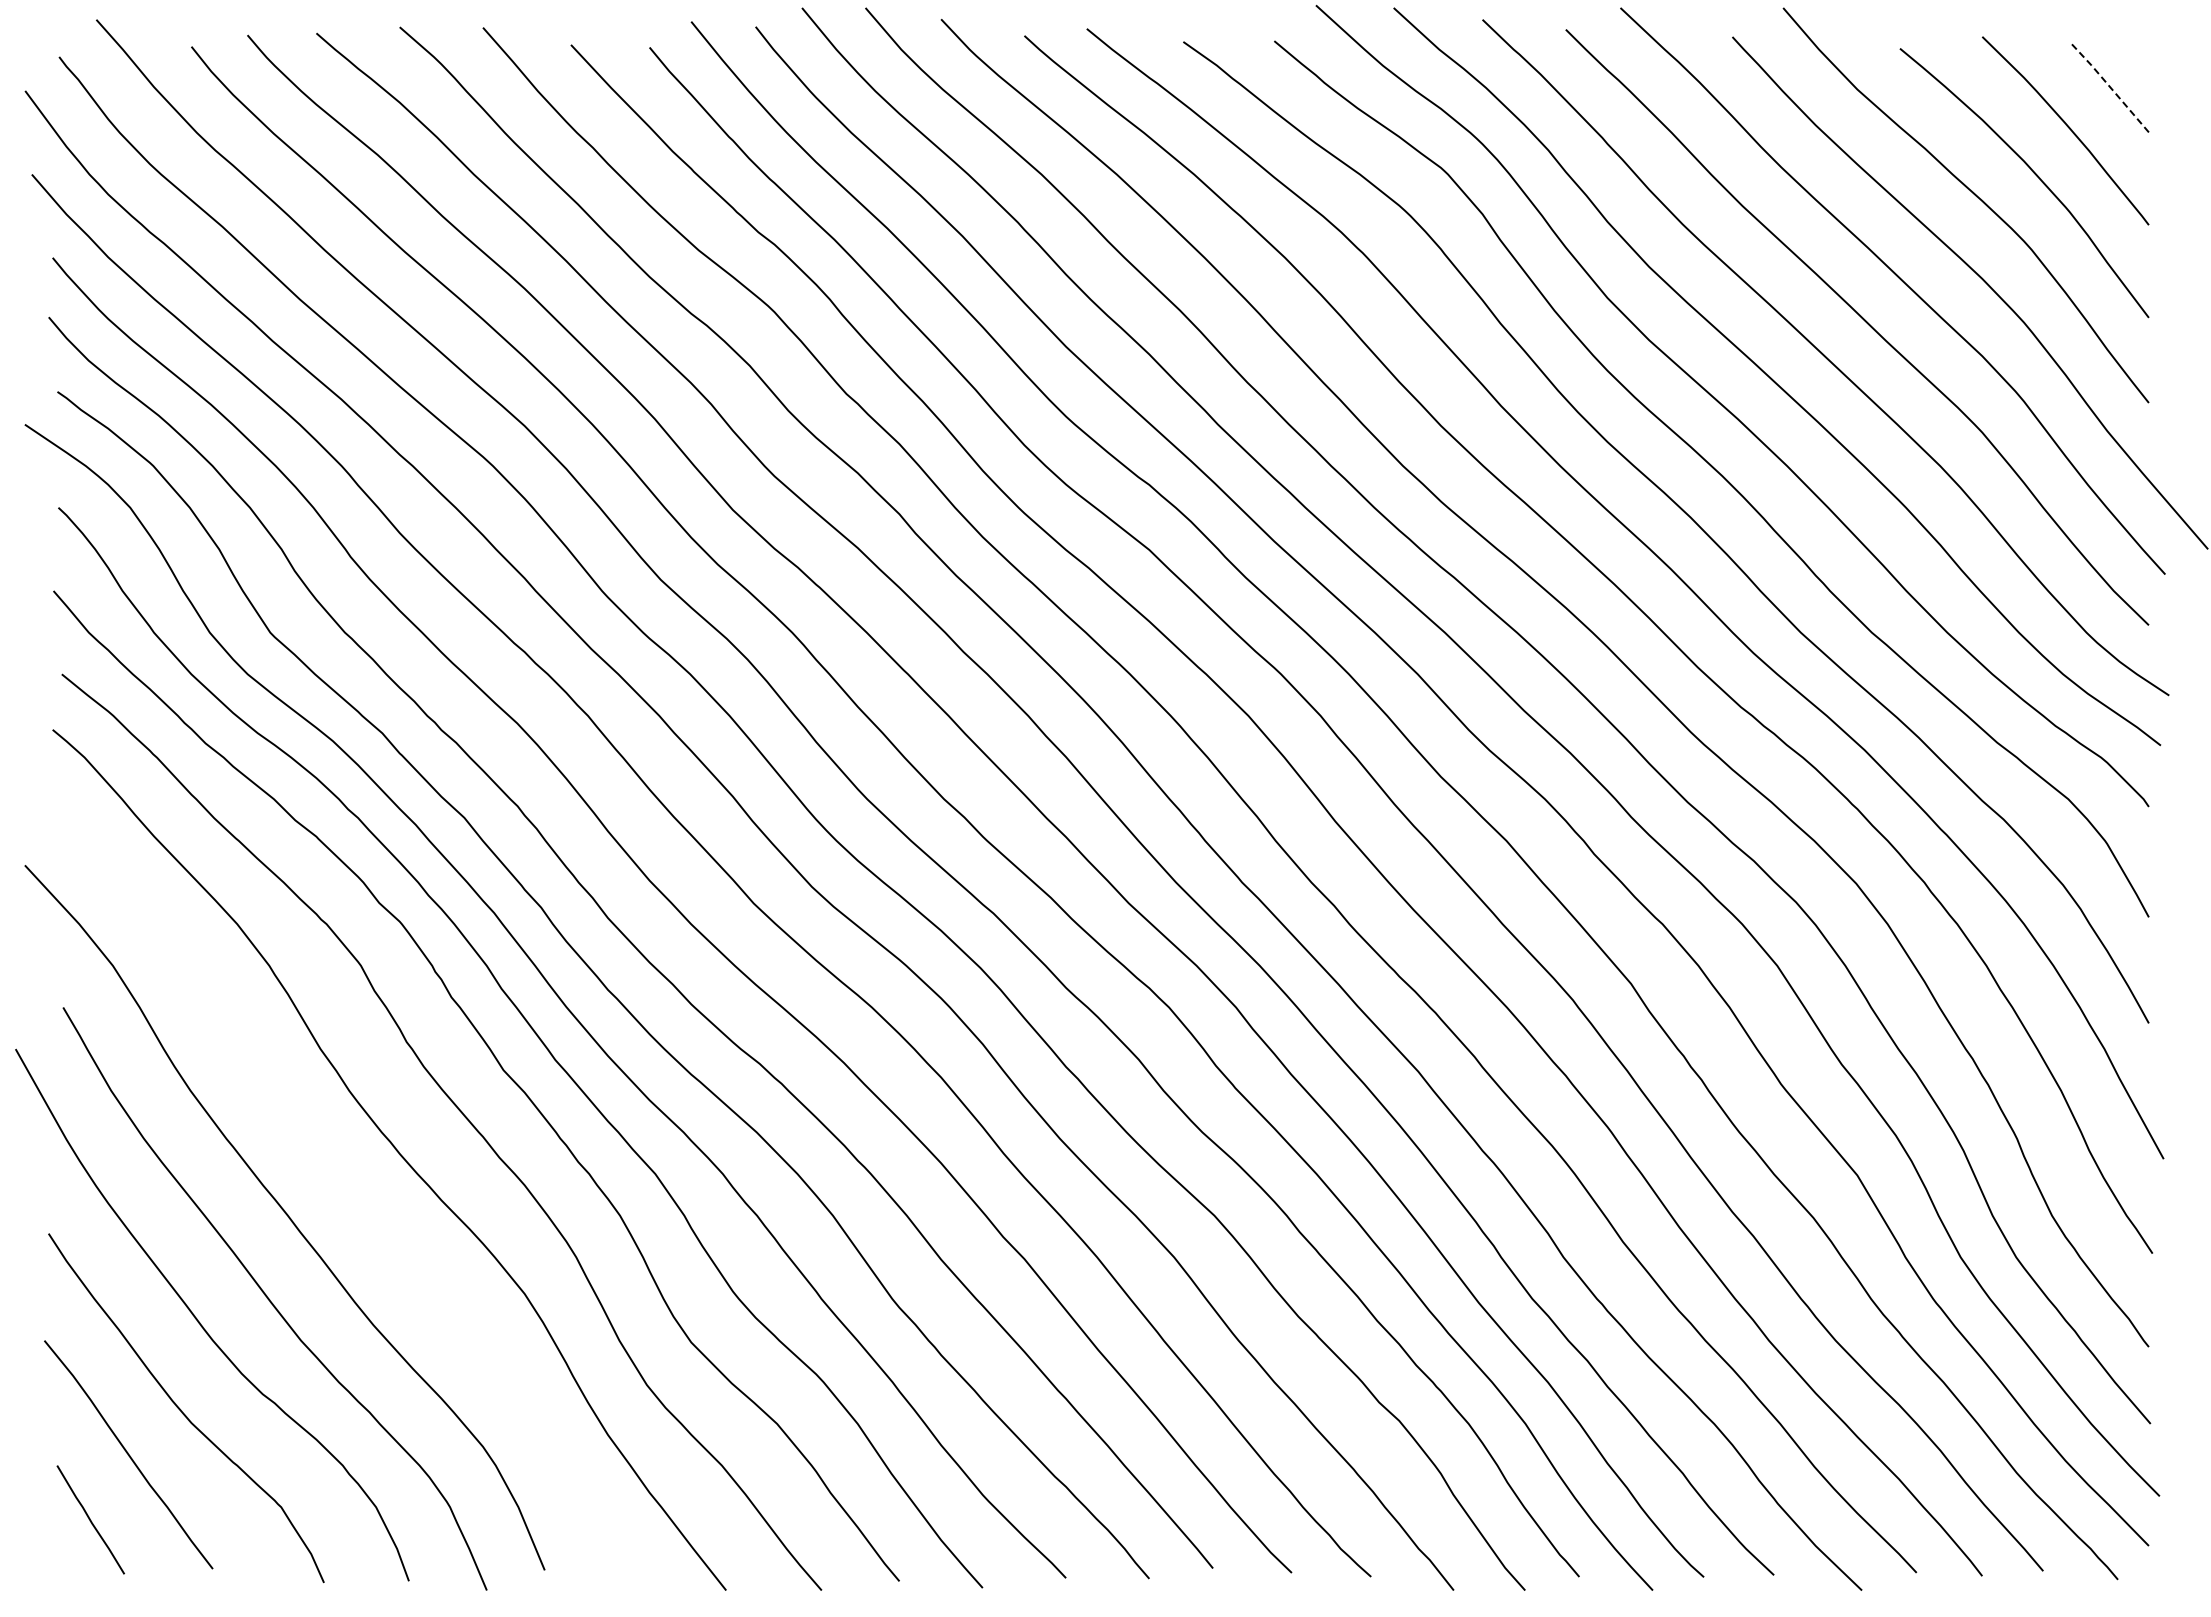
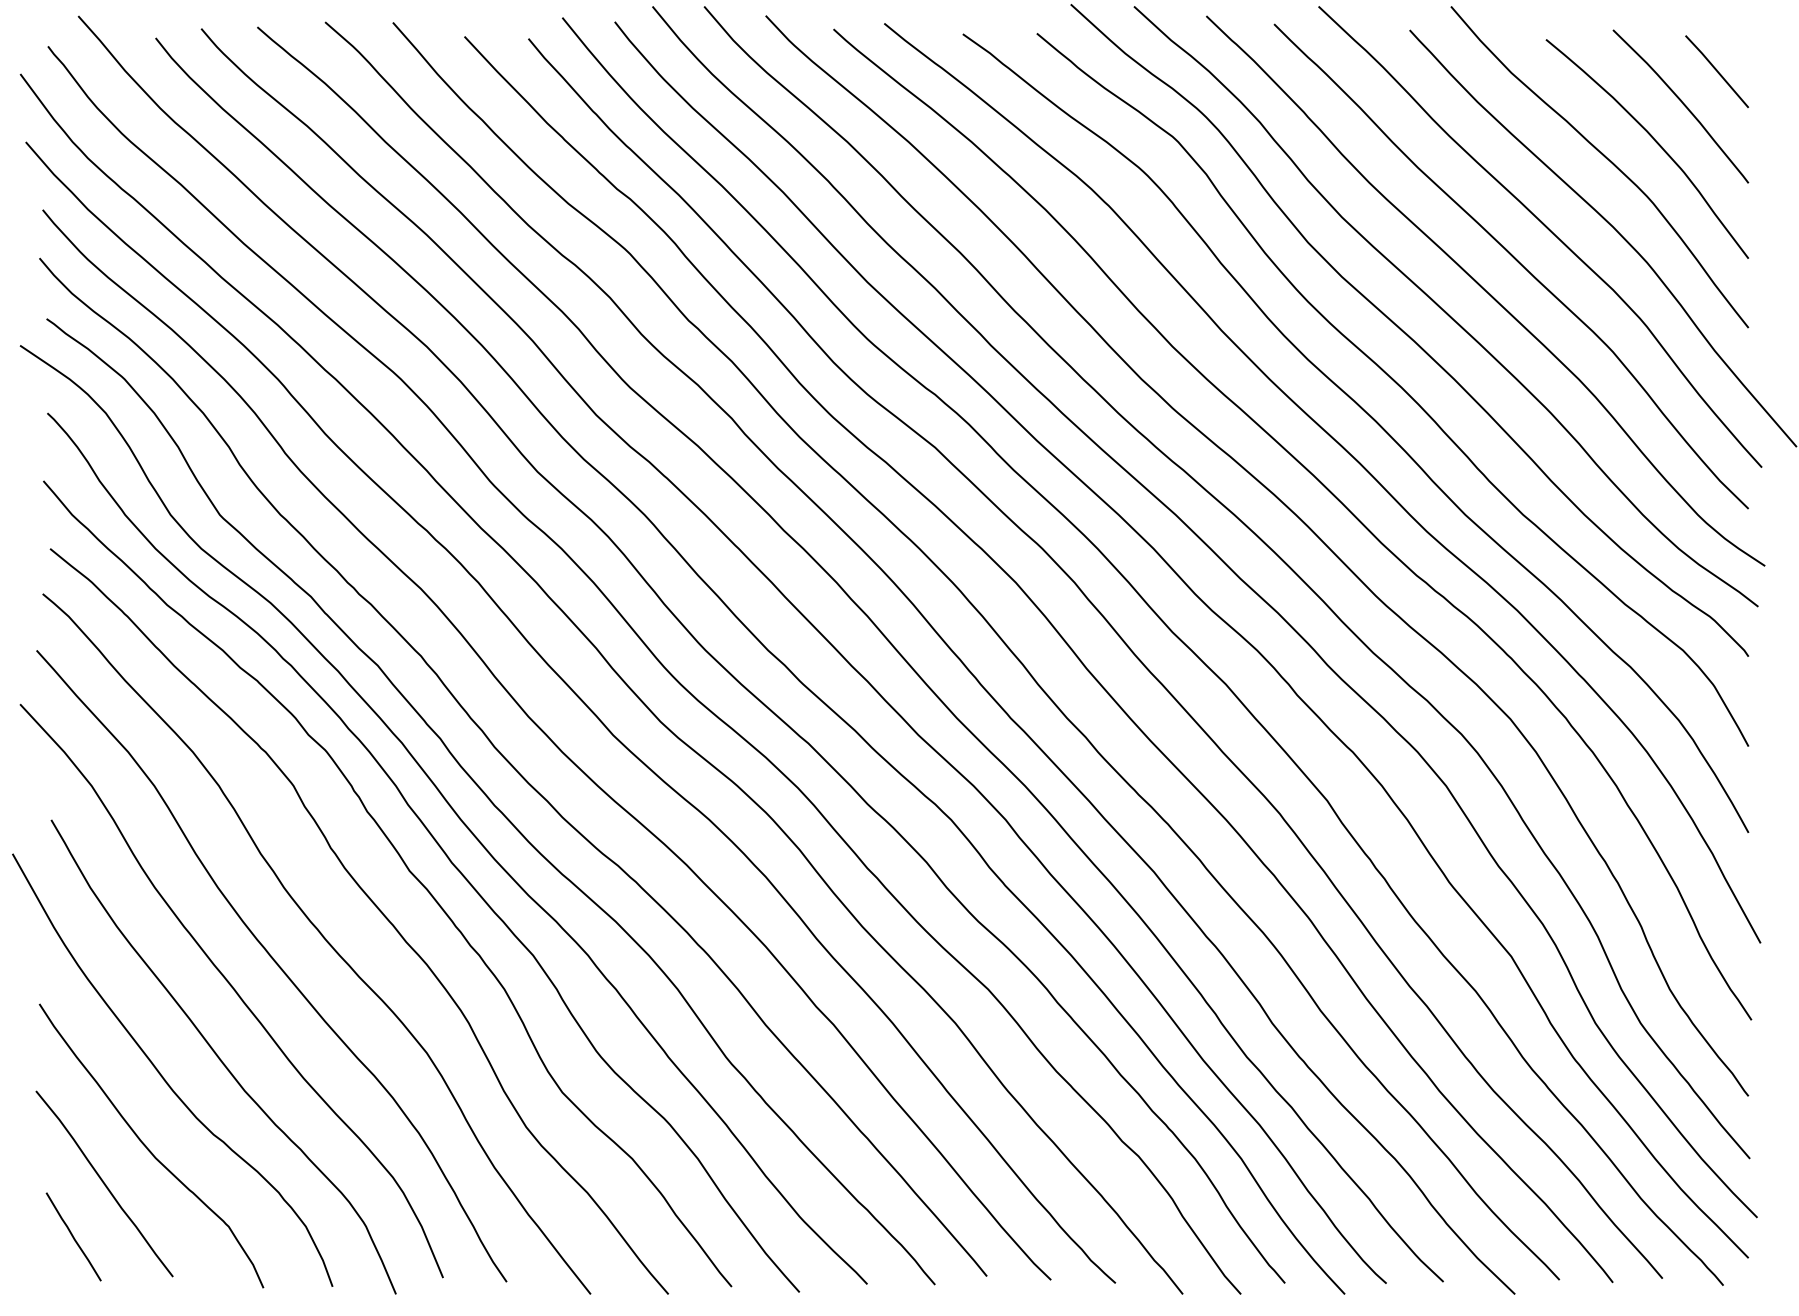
line: (2110, 87) -> (1717, 71), dashed -> solid
curve: (337, 1182) -> (274, 962), added

